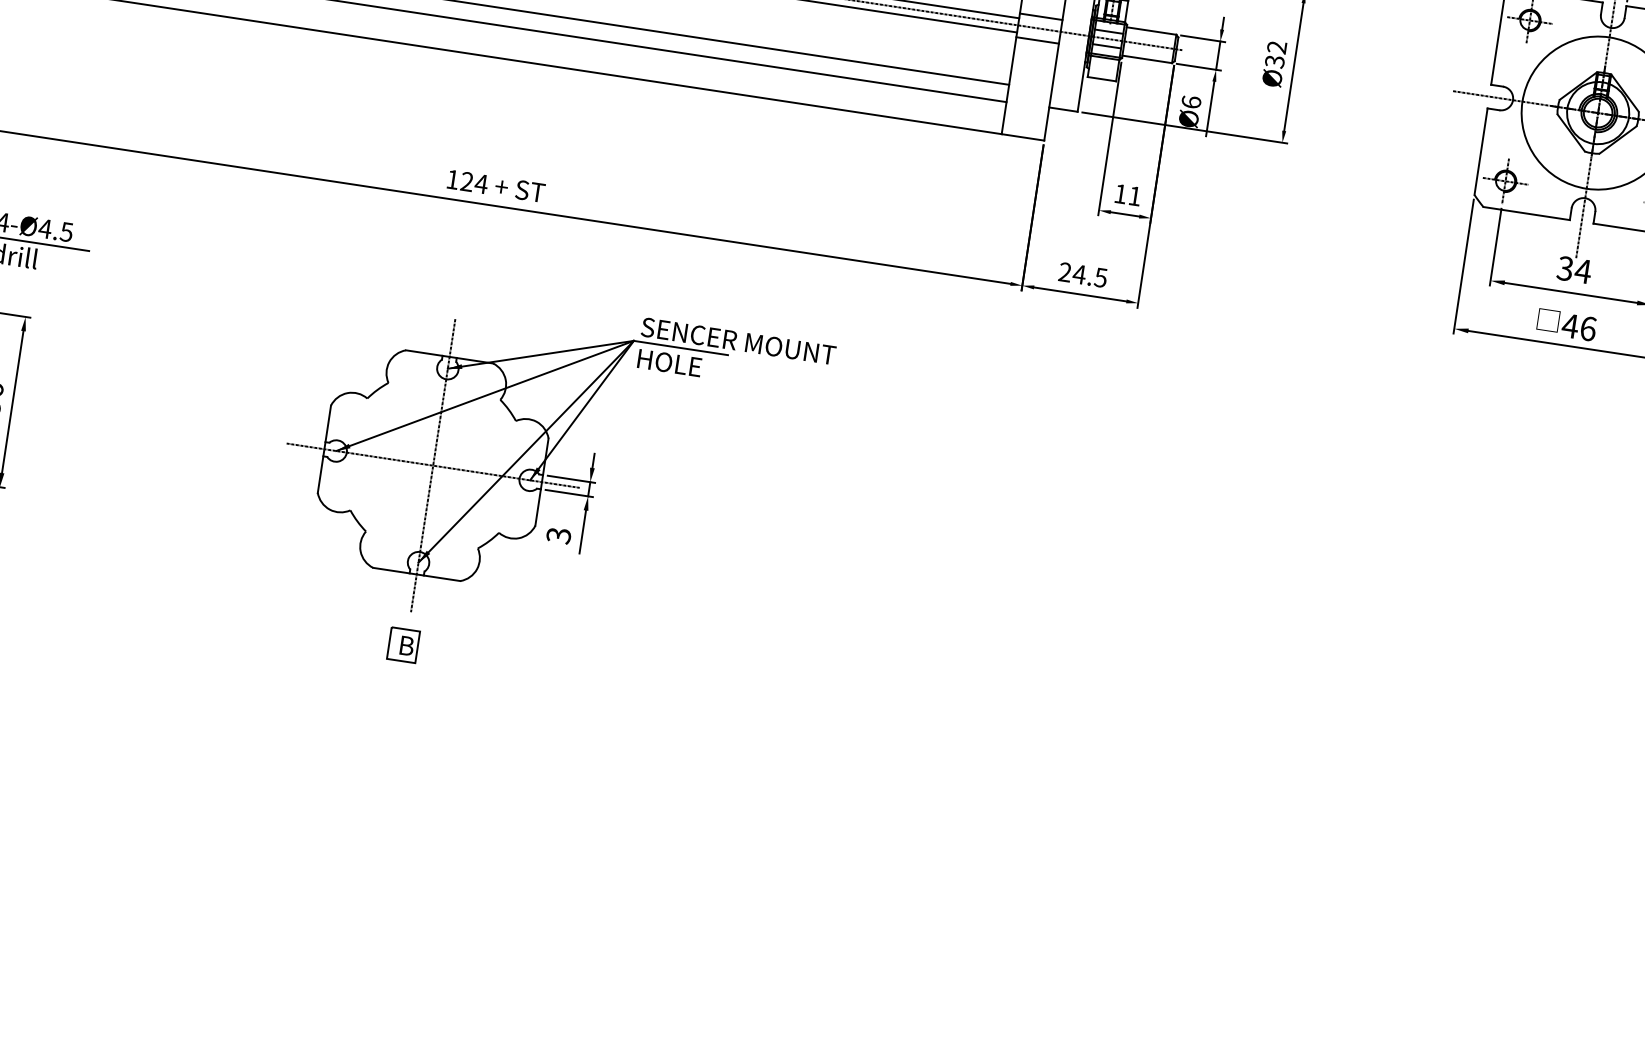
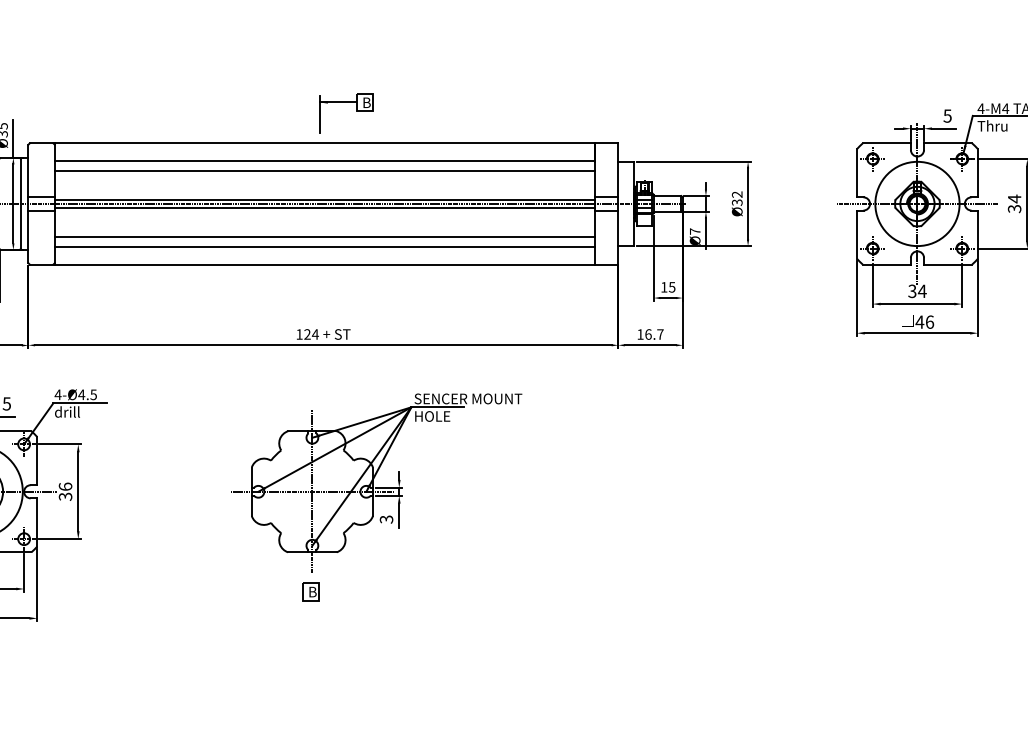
text: (1190, 101) -> (694, 231), 6 -> 7
text: (1133, 196) -> (671, 287), 11 -> 15
text: (1083, 275) -> (650, 334), 24.5 -> 16.7

